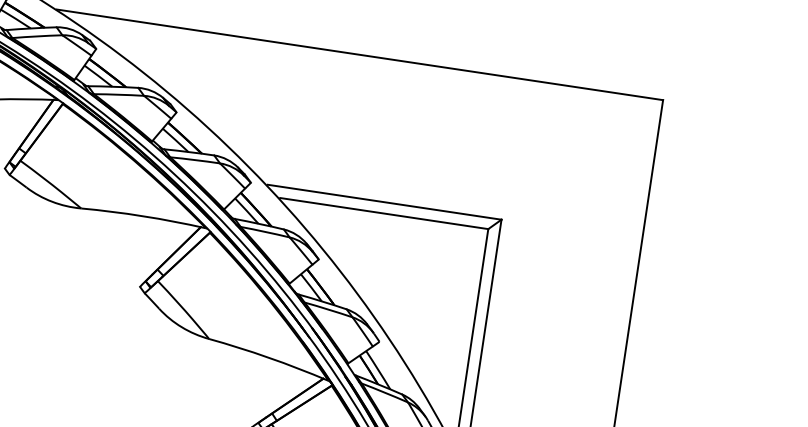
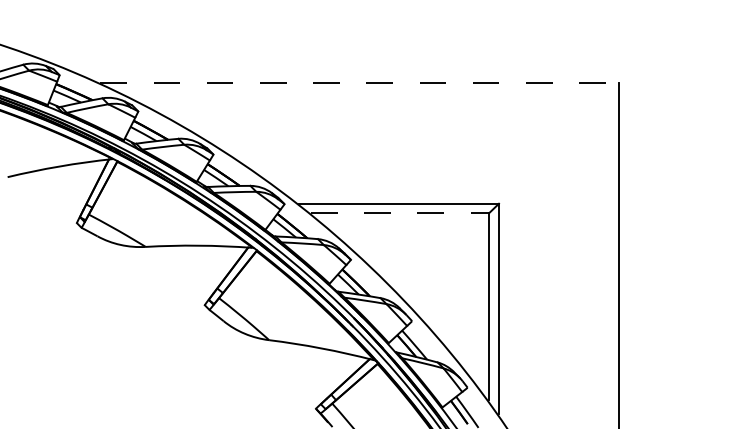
line: (360, 55) -> (360, 83), solid -> dashed
line: (384, 213) -> (400, 213), solid -> dashed

